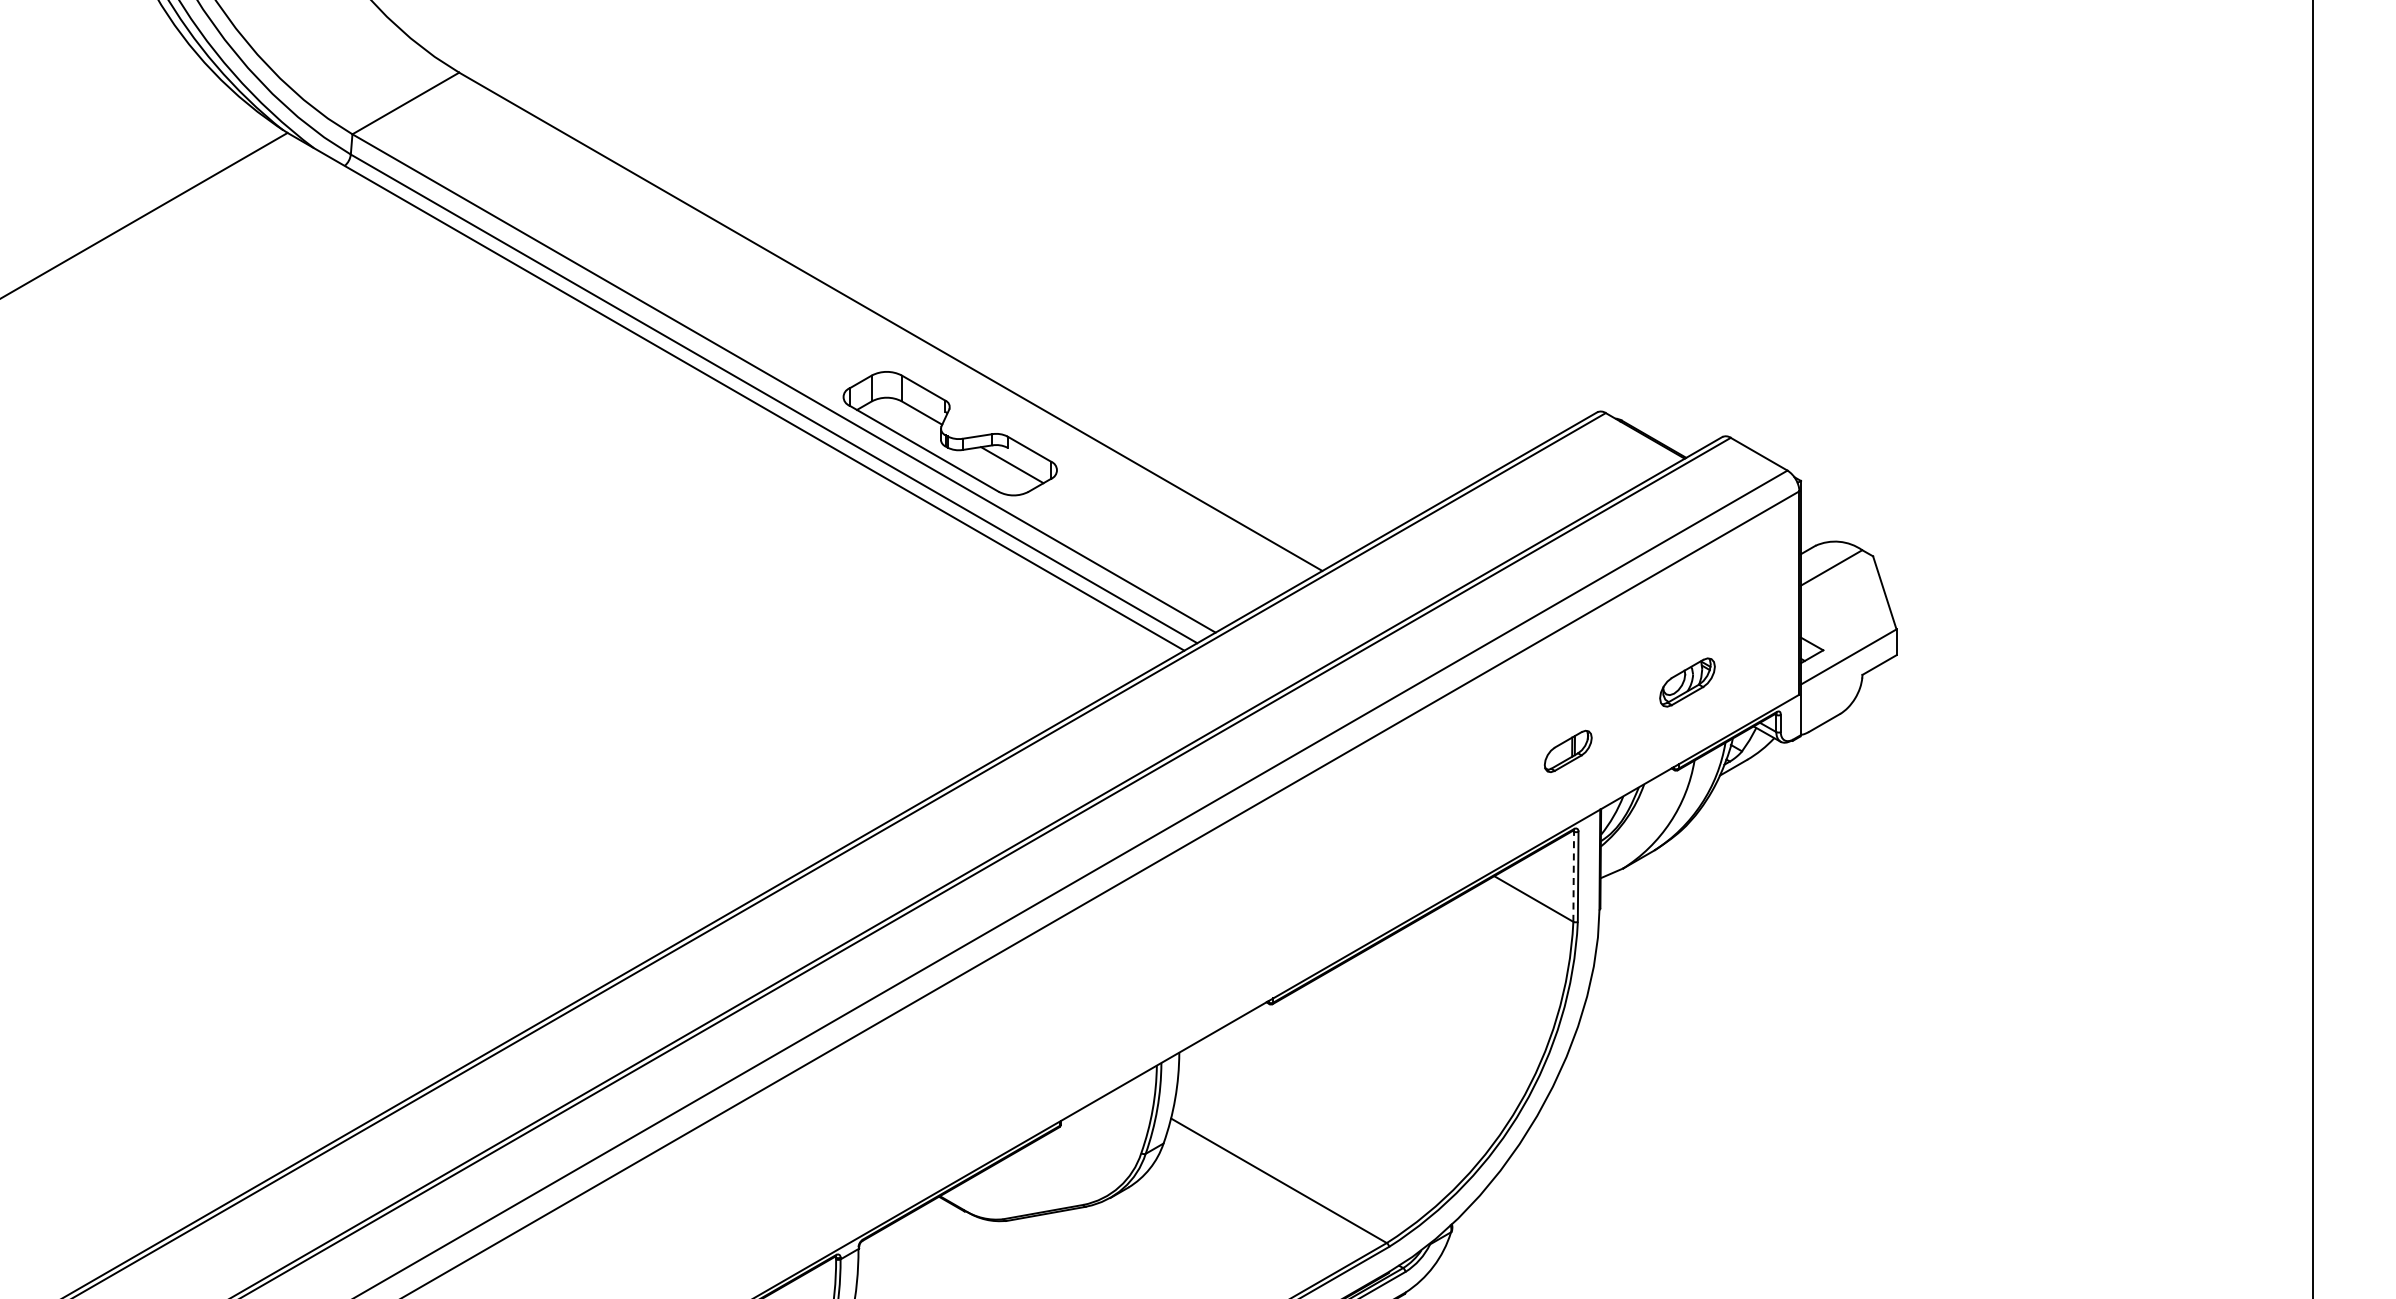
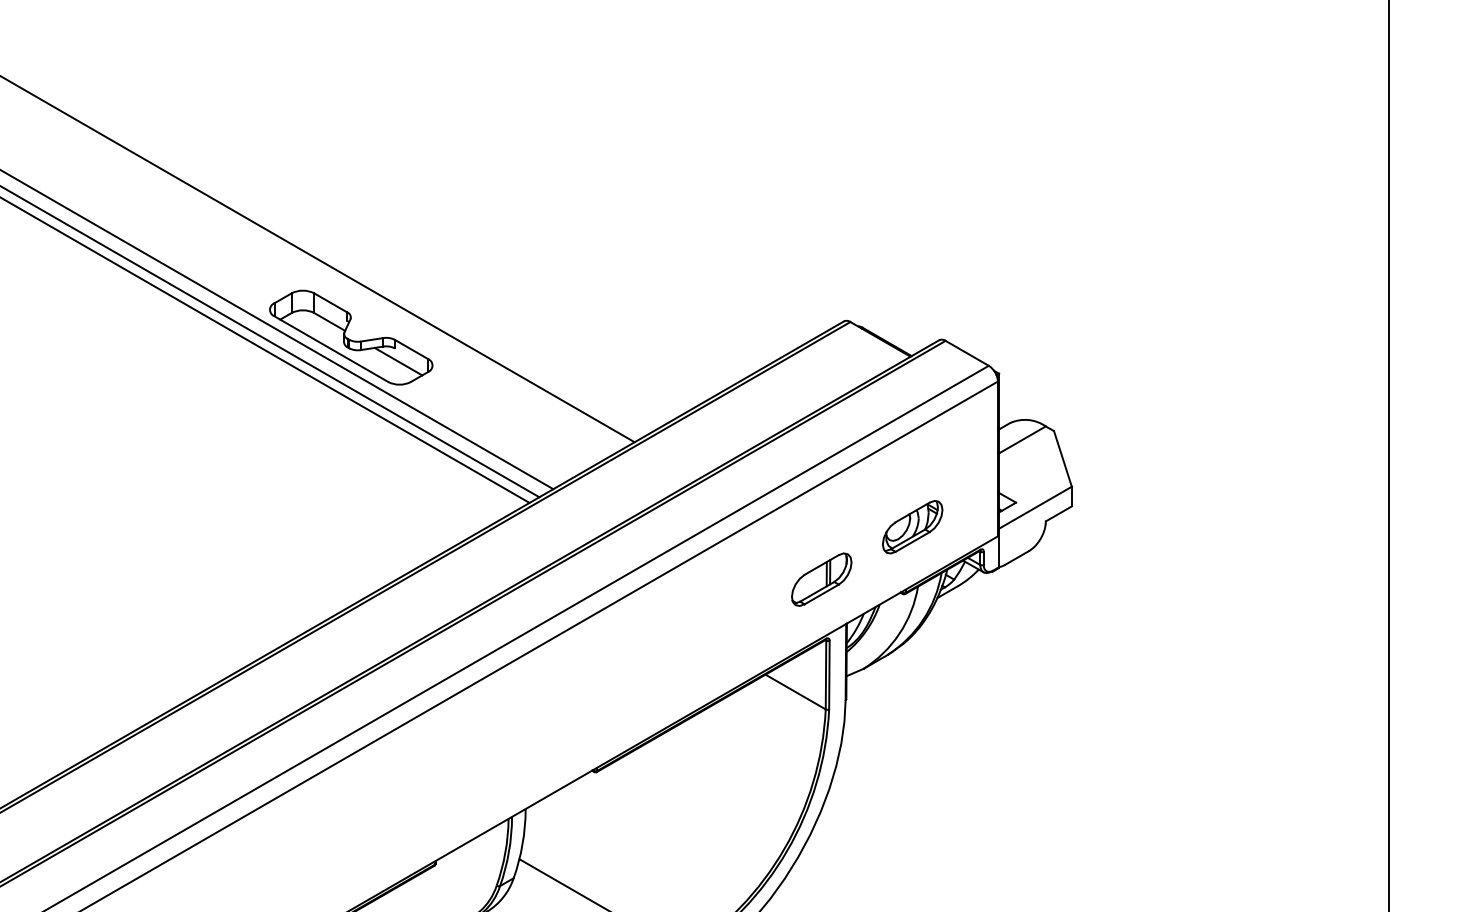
part: (1687, 682) -> (912, 527), size x1.43
part: (1568, 751) -> (822, 579), size x1.67
line: (1573, 876) -> (825, 674), dashed -> solid

